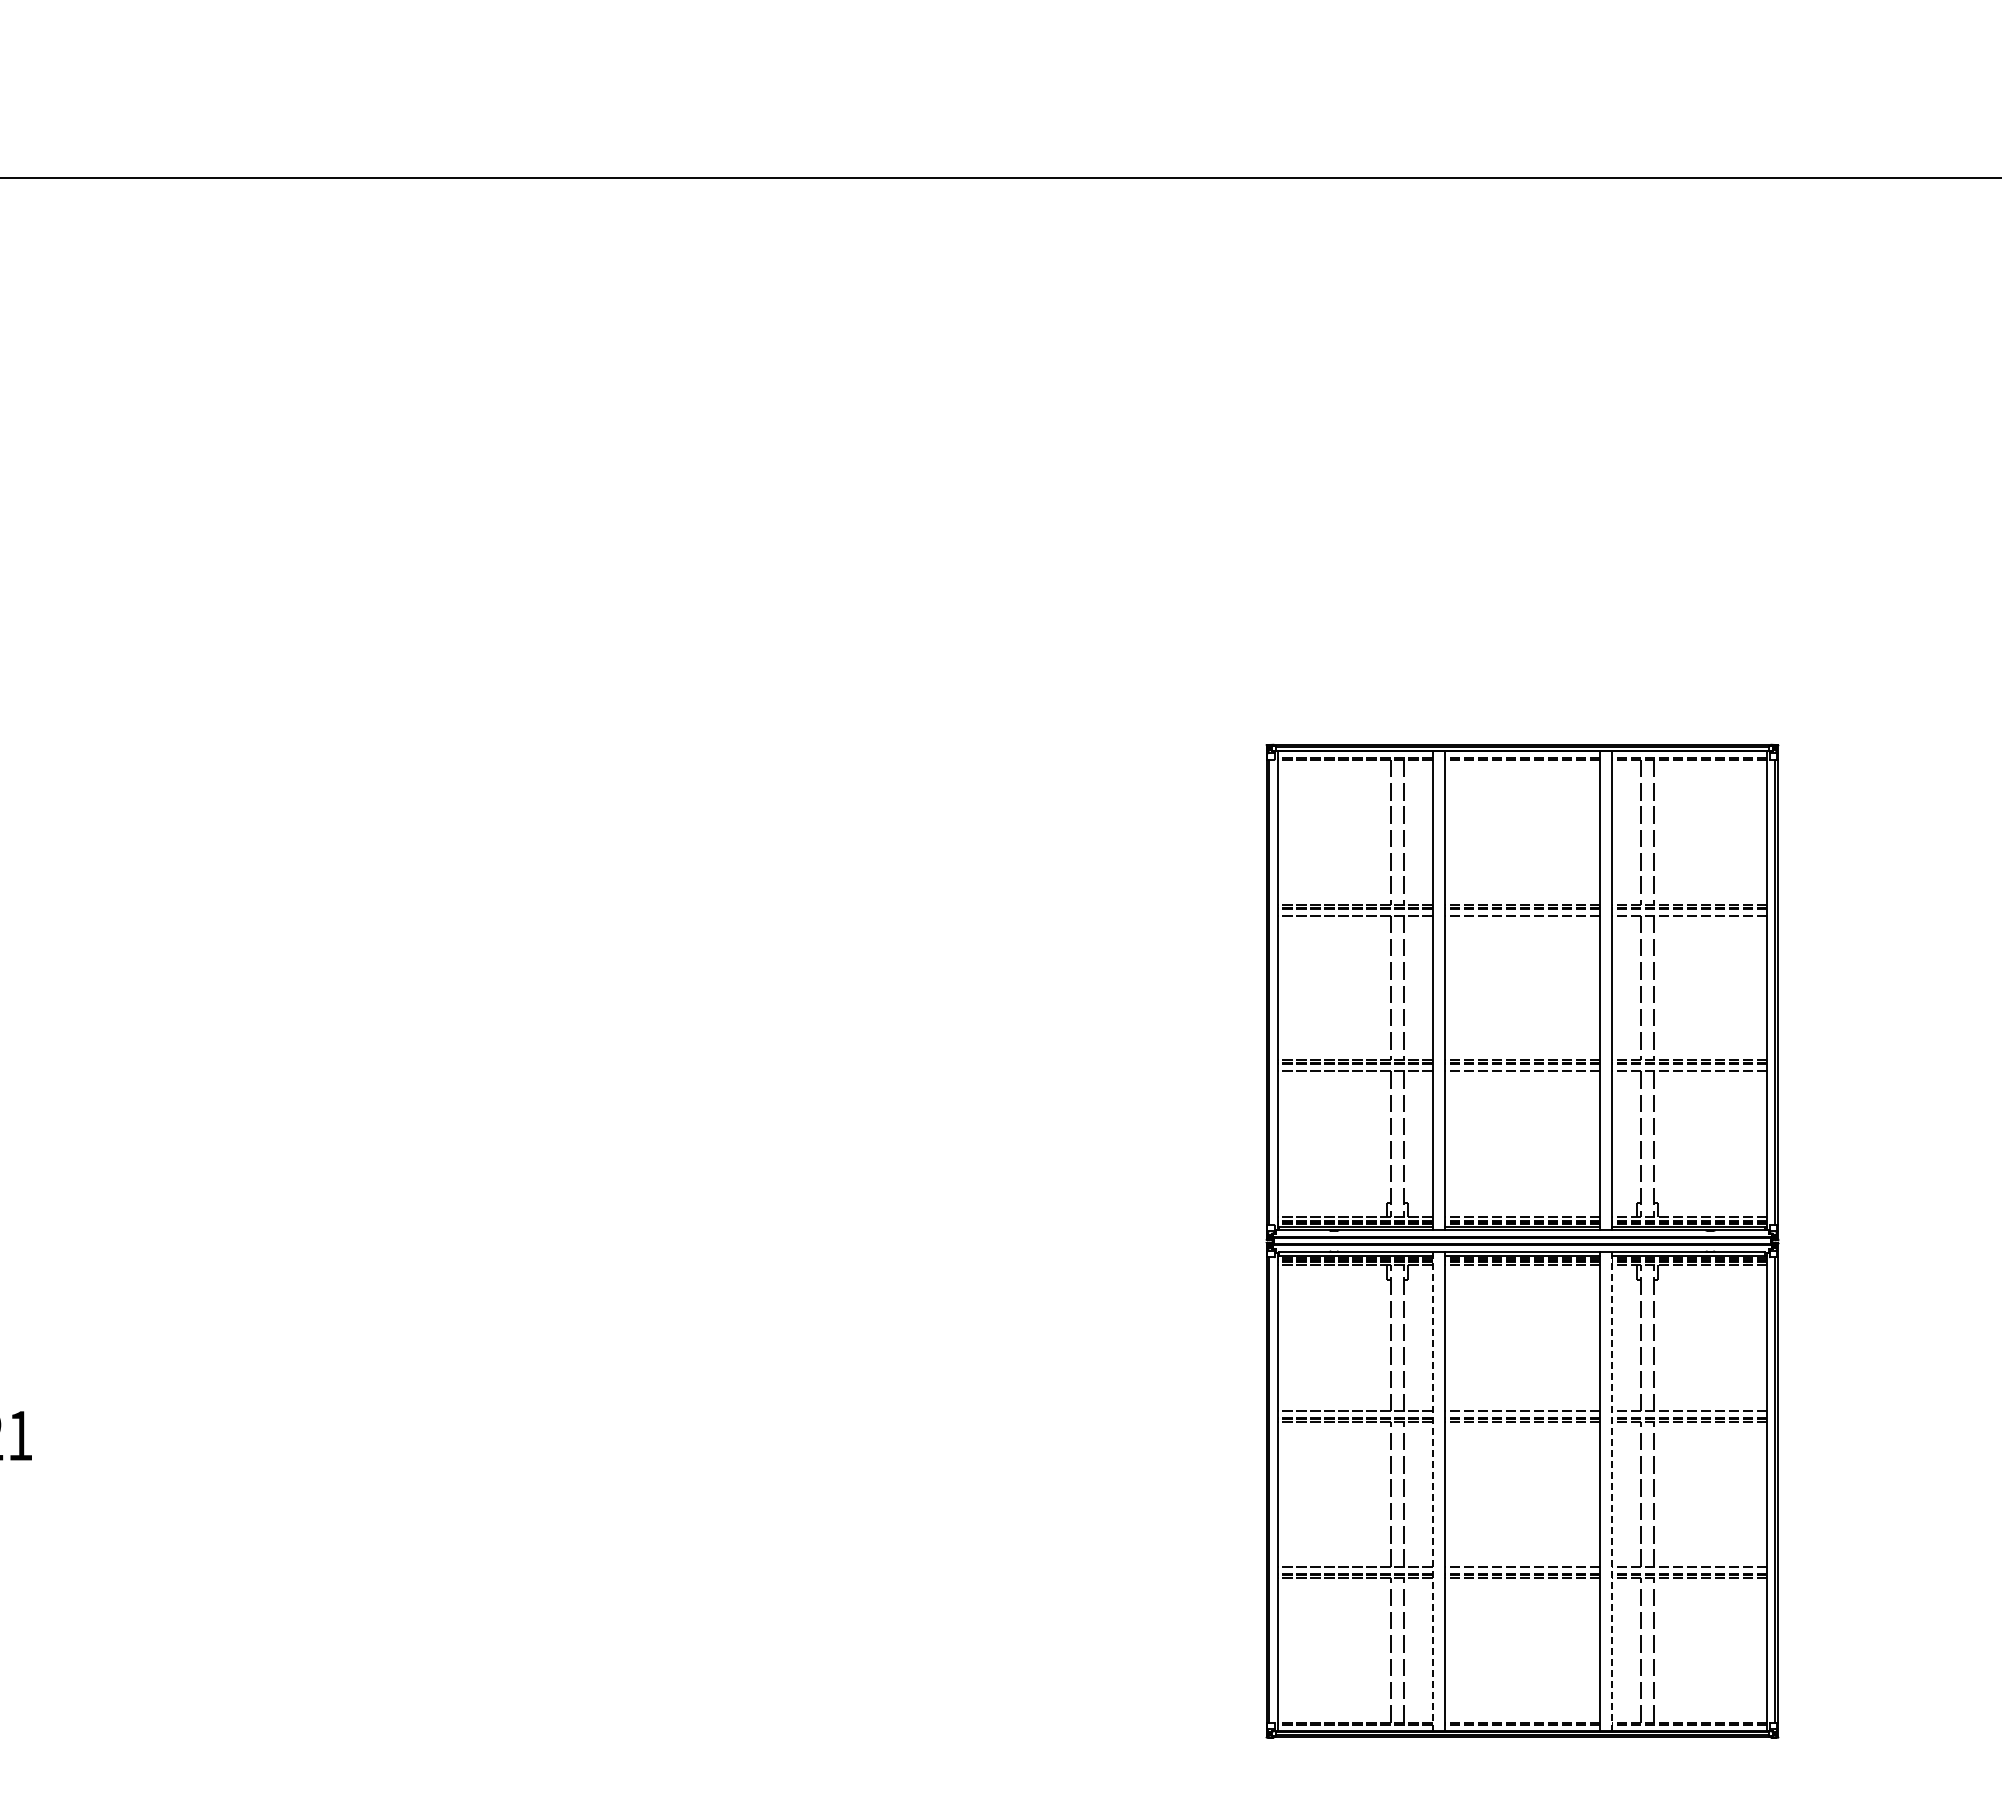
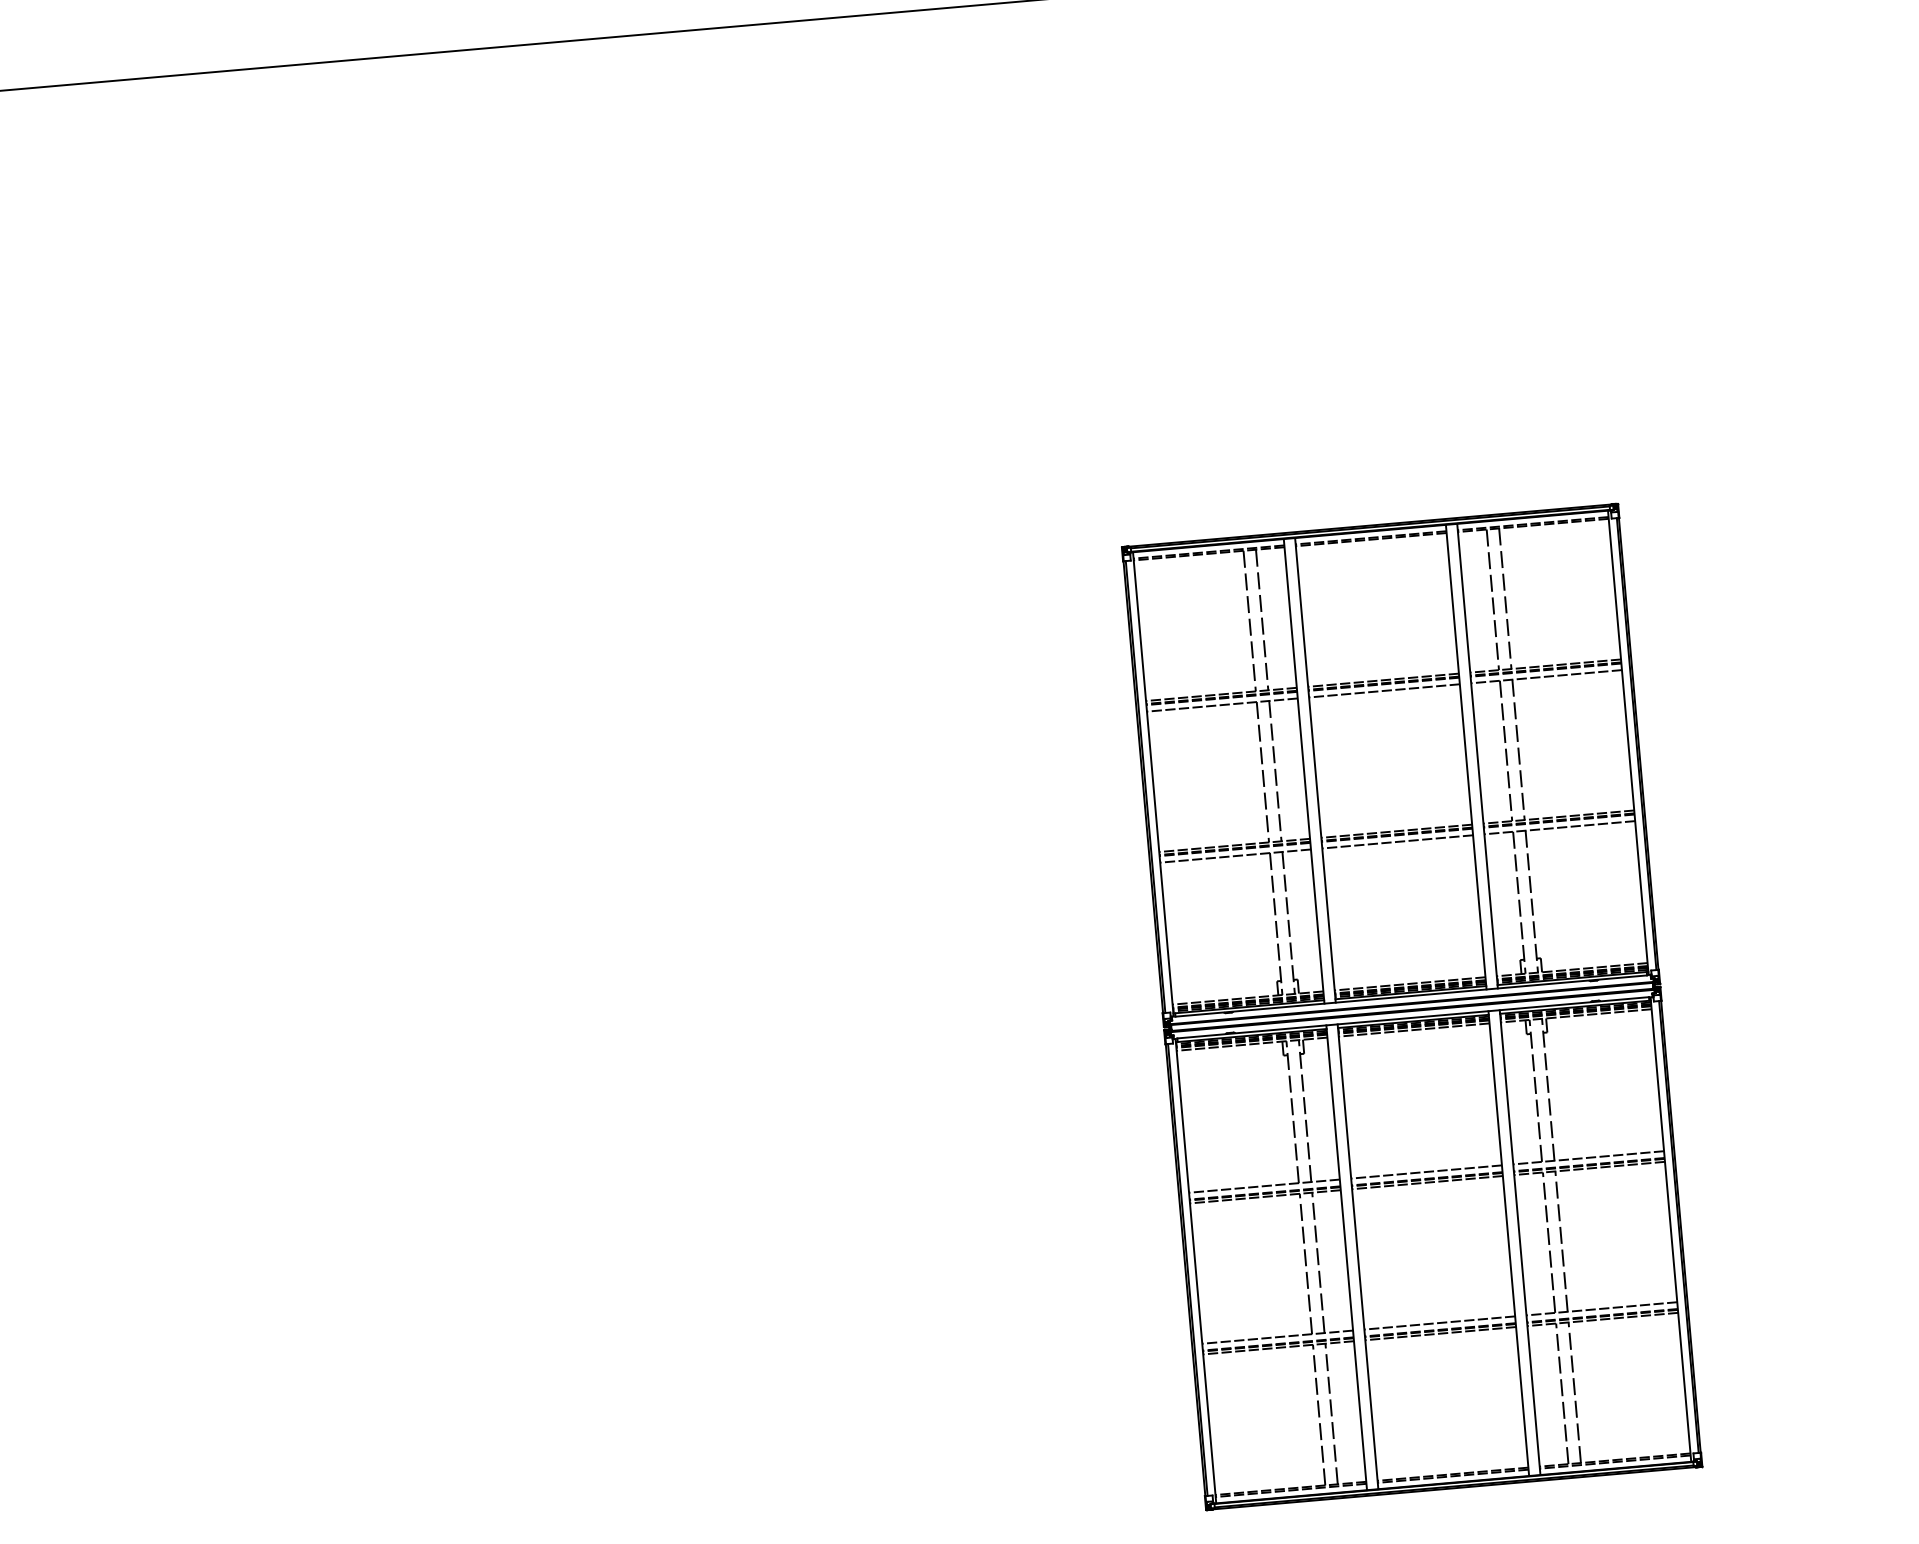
line: (1432, 1492) -> (1346, 1258), dashed -> solid
line: (1611, 1492) -> (1519, 1243), dashed -> solid

